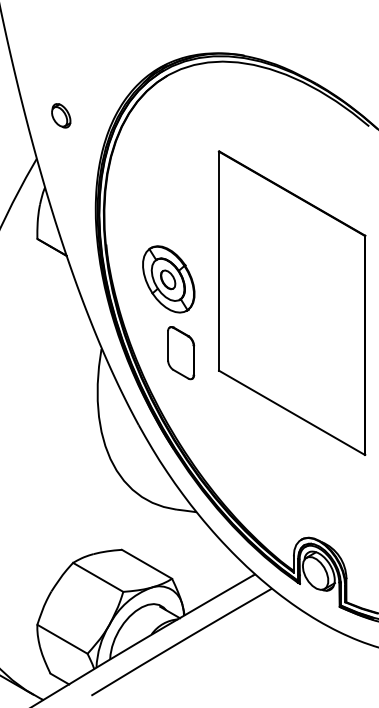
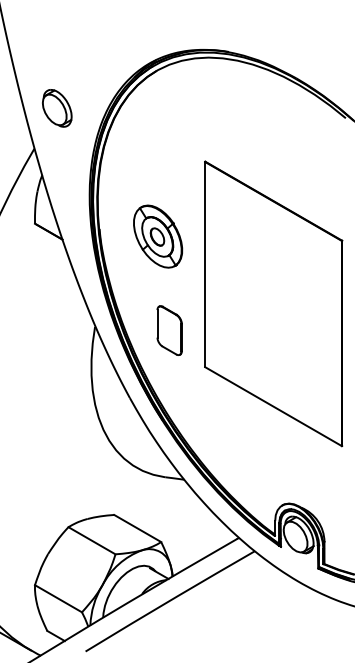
part: (61, 115) -> (57, 108), size x1.67
part: (169, 279) -> (158, 236), moved
part: (291, 302) -> (273, 303), moved

